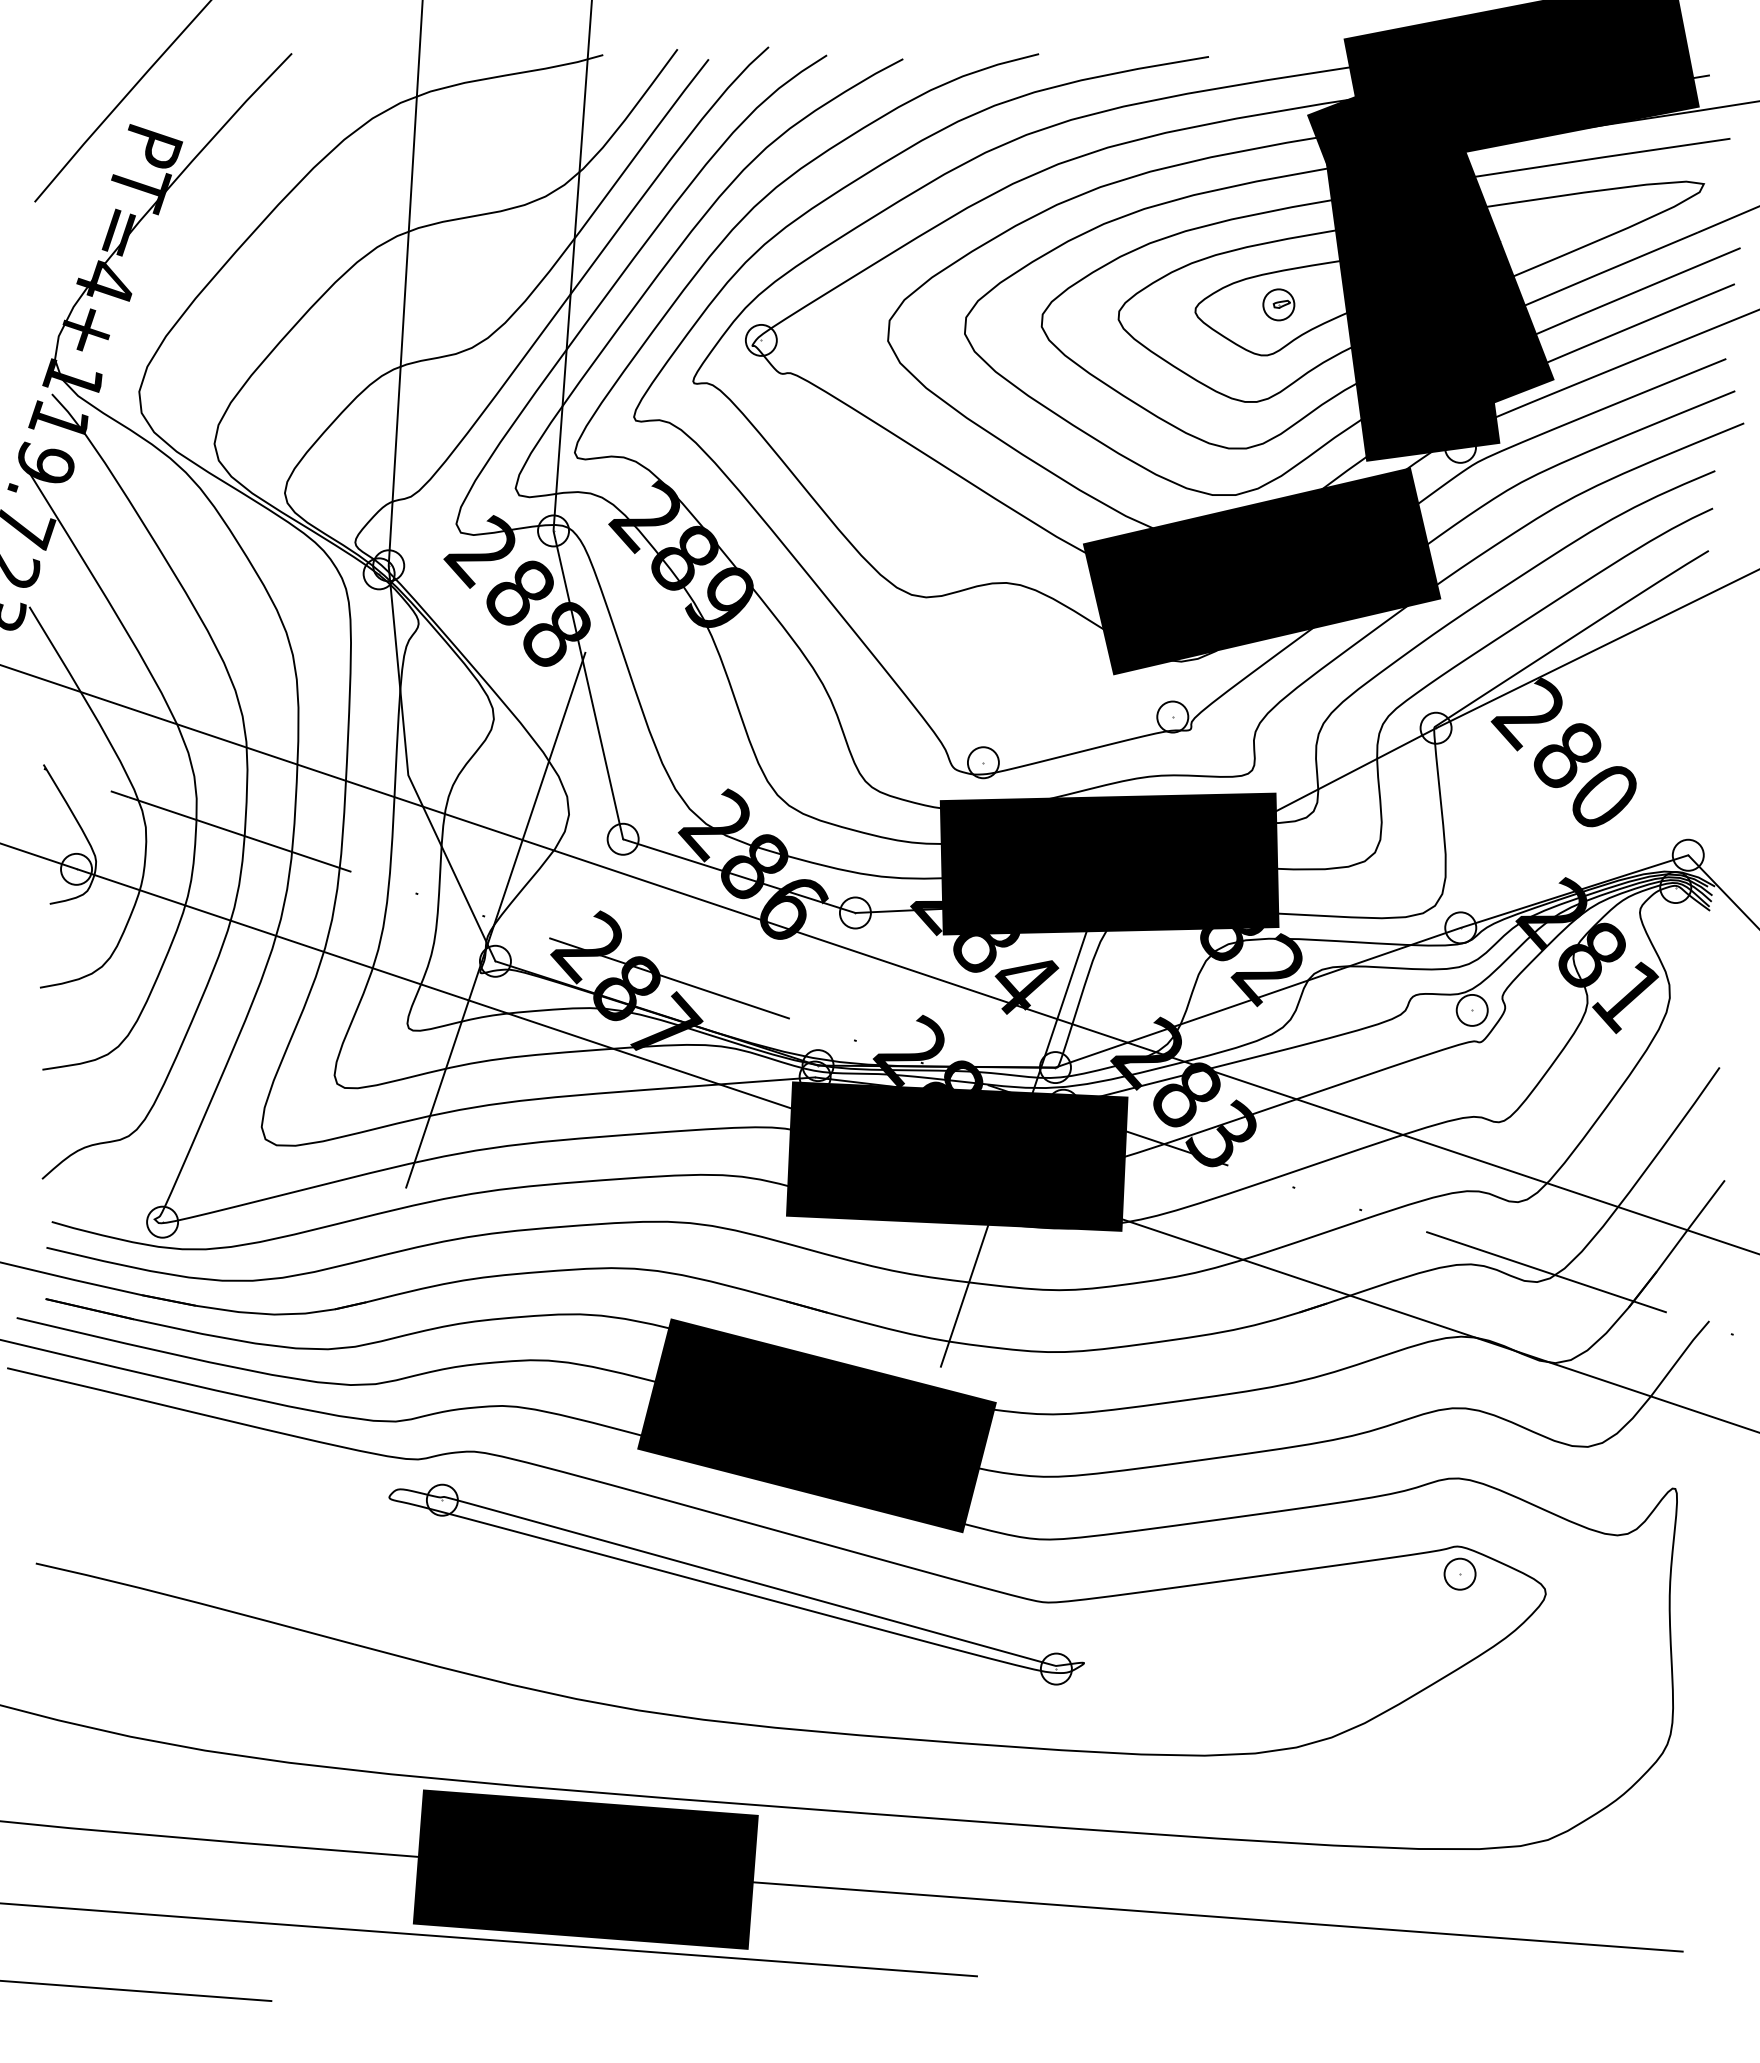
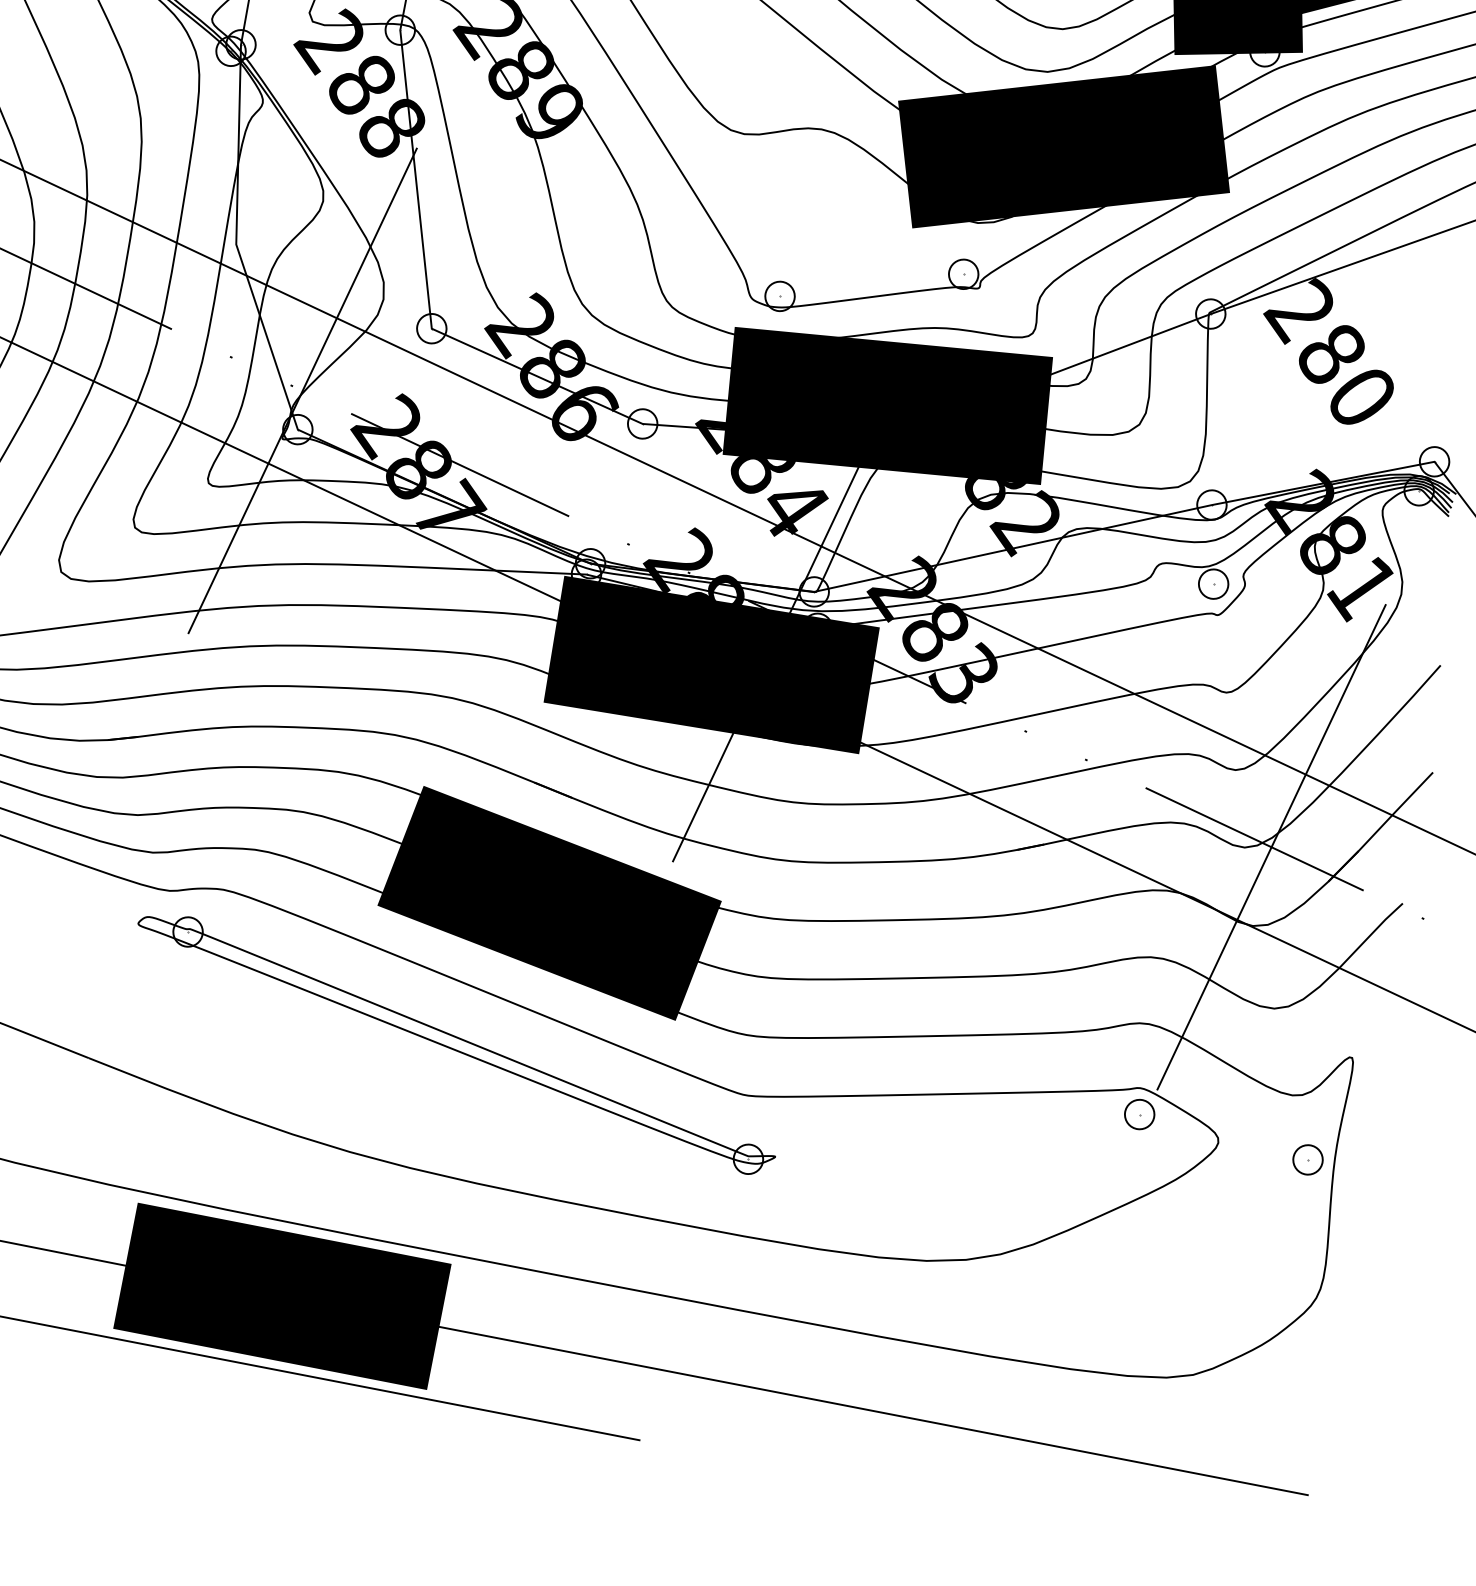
line: (1564, 1278) -> (1270, 847), added
part: (1641, 1600) -> (1307, 1159), added

